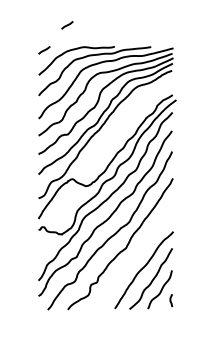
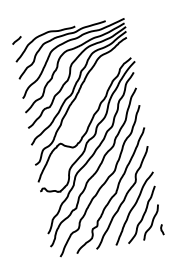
line: (67, 25) -> (32, 16), removed
curve: (134, 255) -> (124, 197), added

